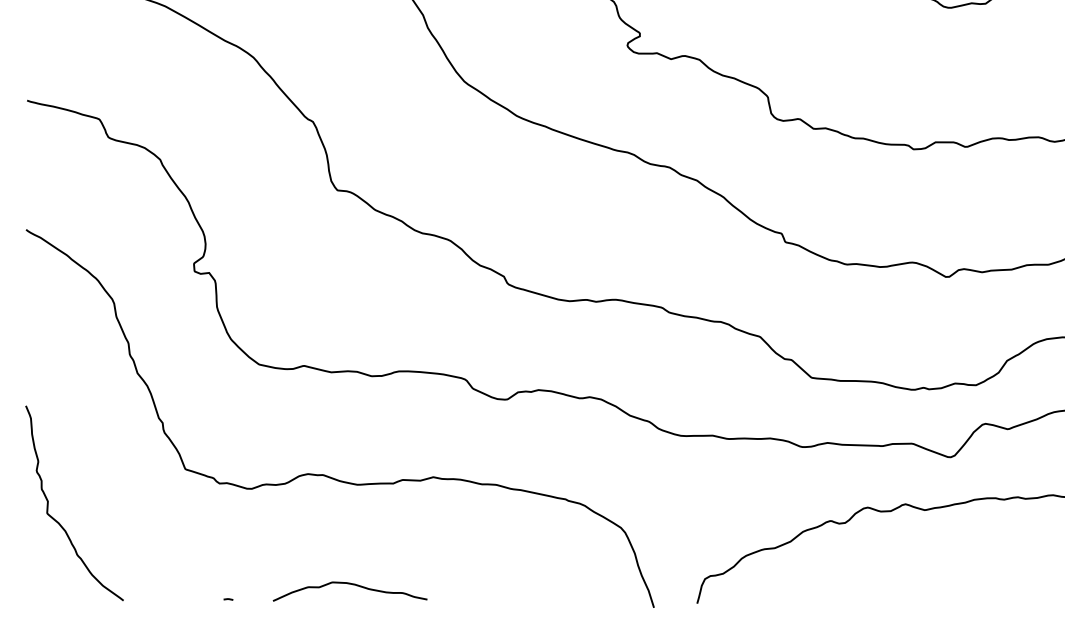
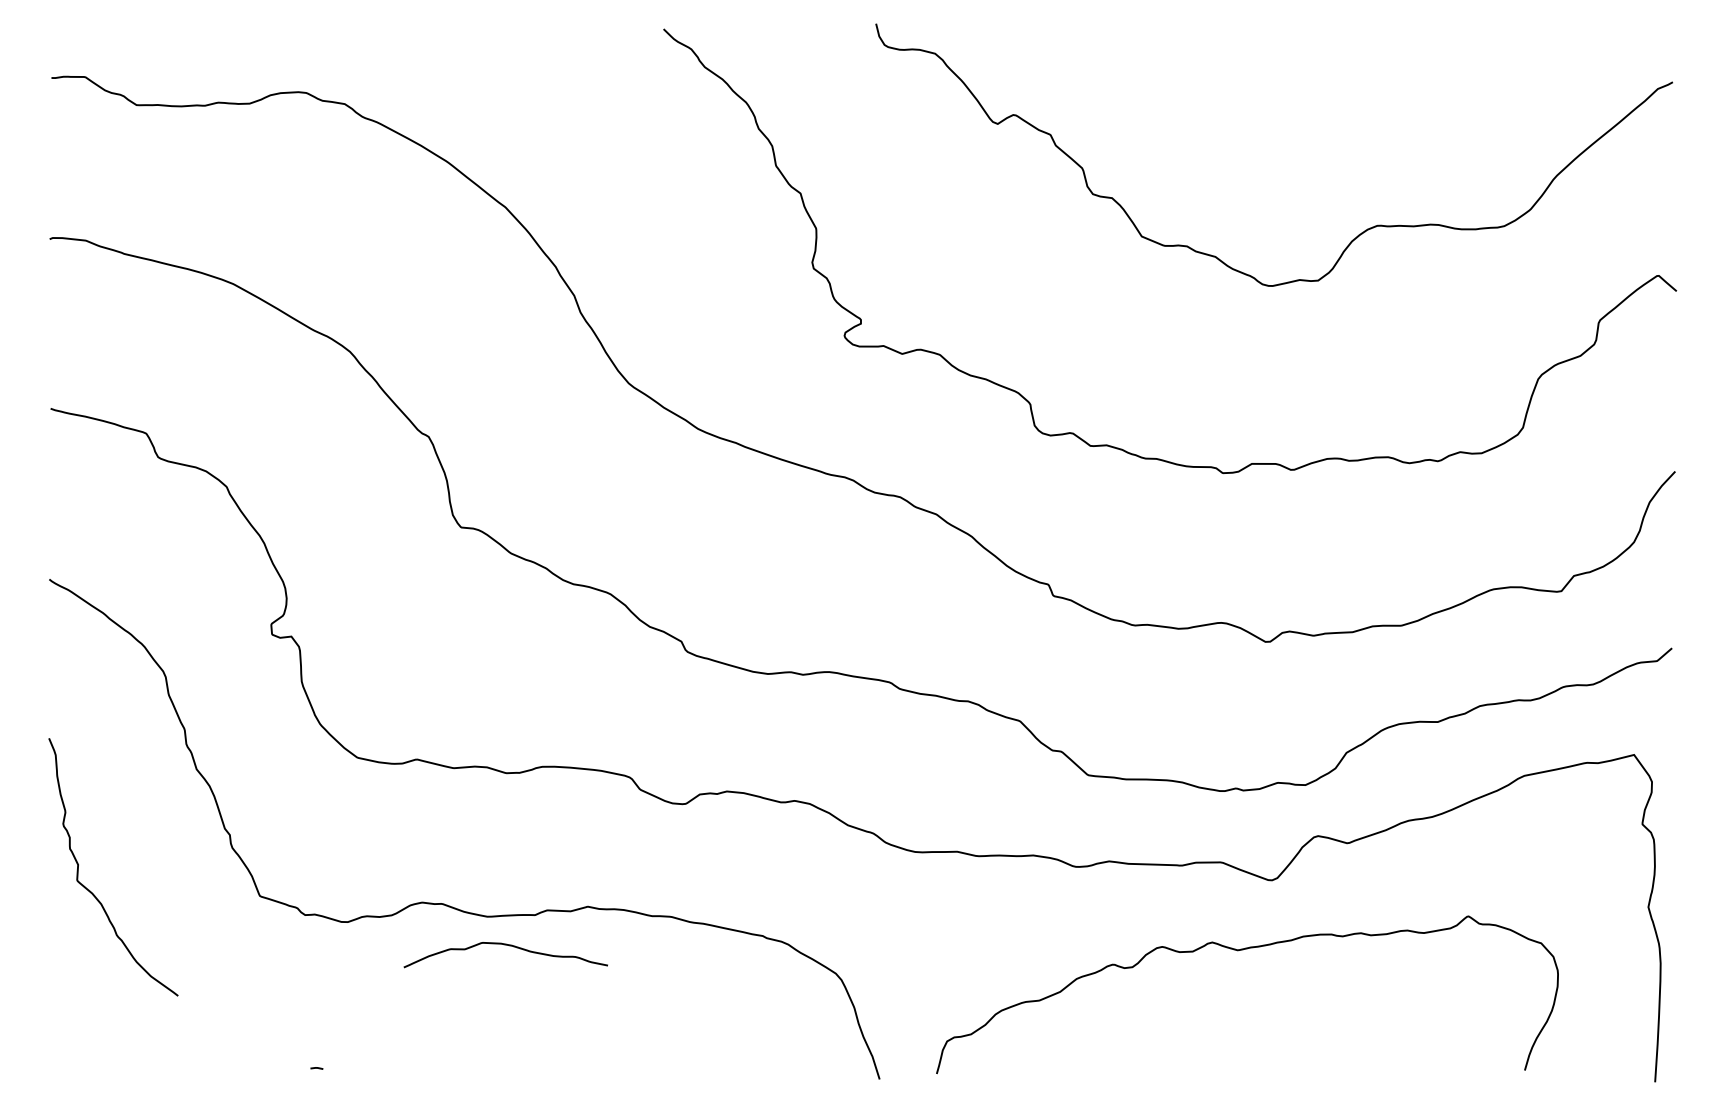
curve: (57, 520) -> (90, 890), moved
curve: (352, 585) -> (509, 946), moved

